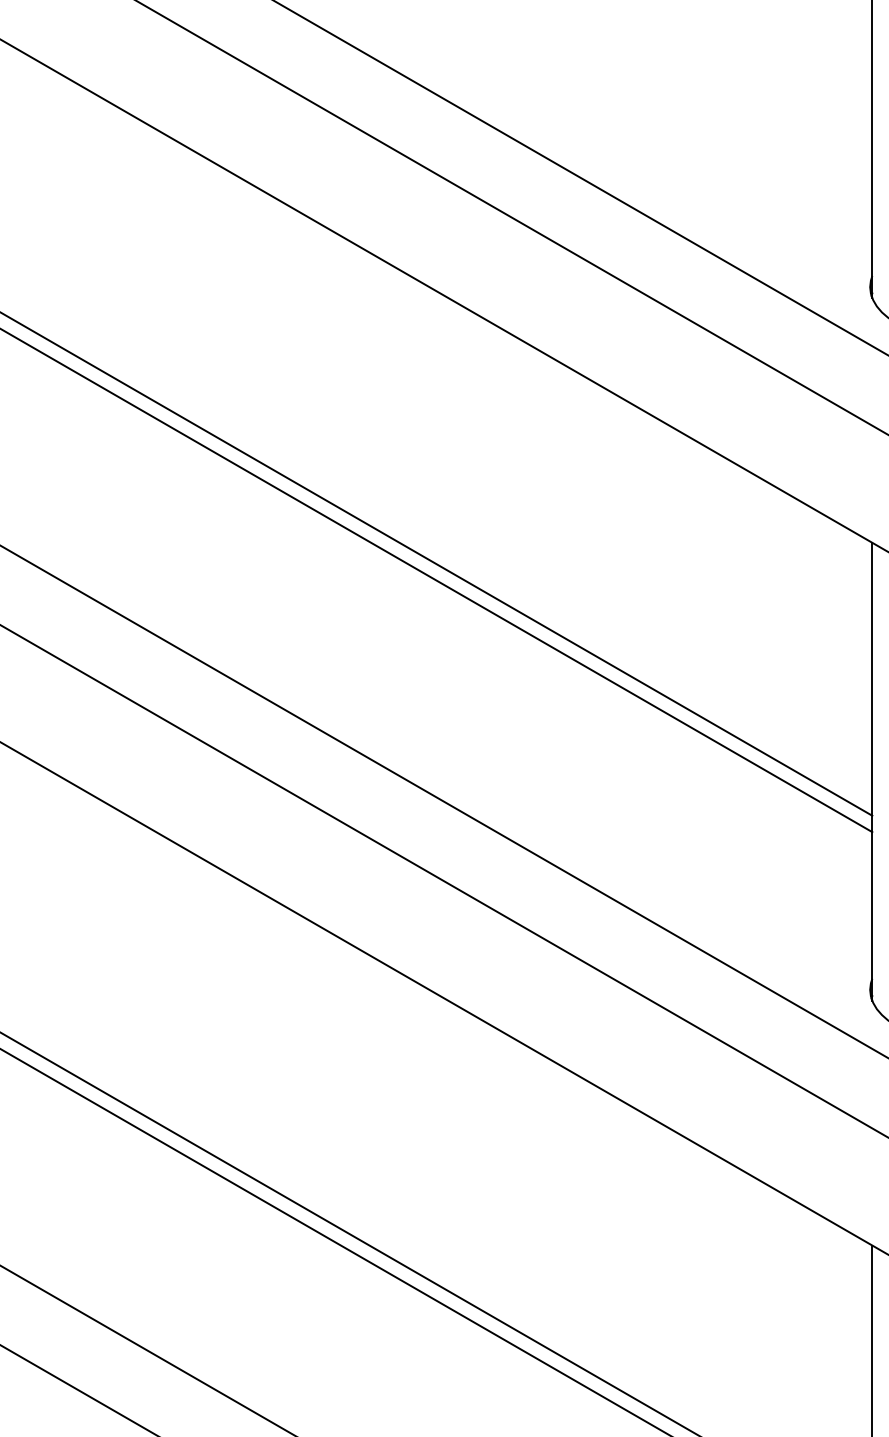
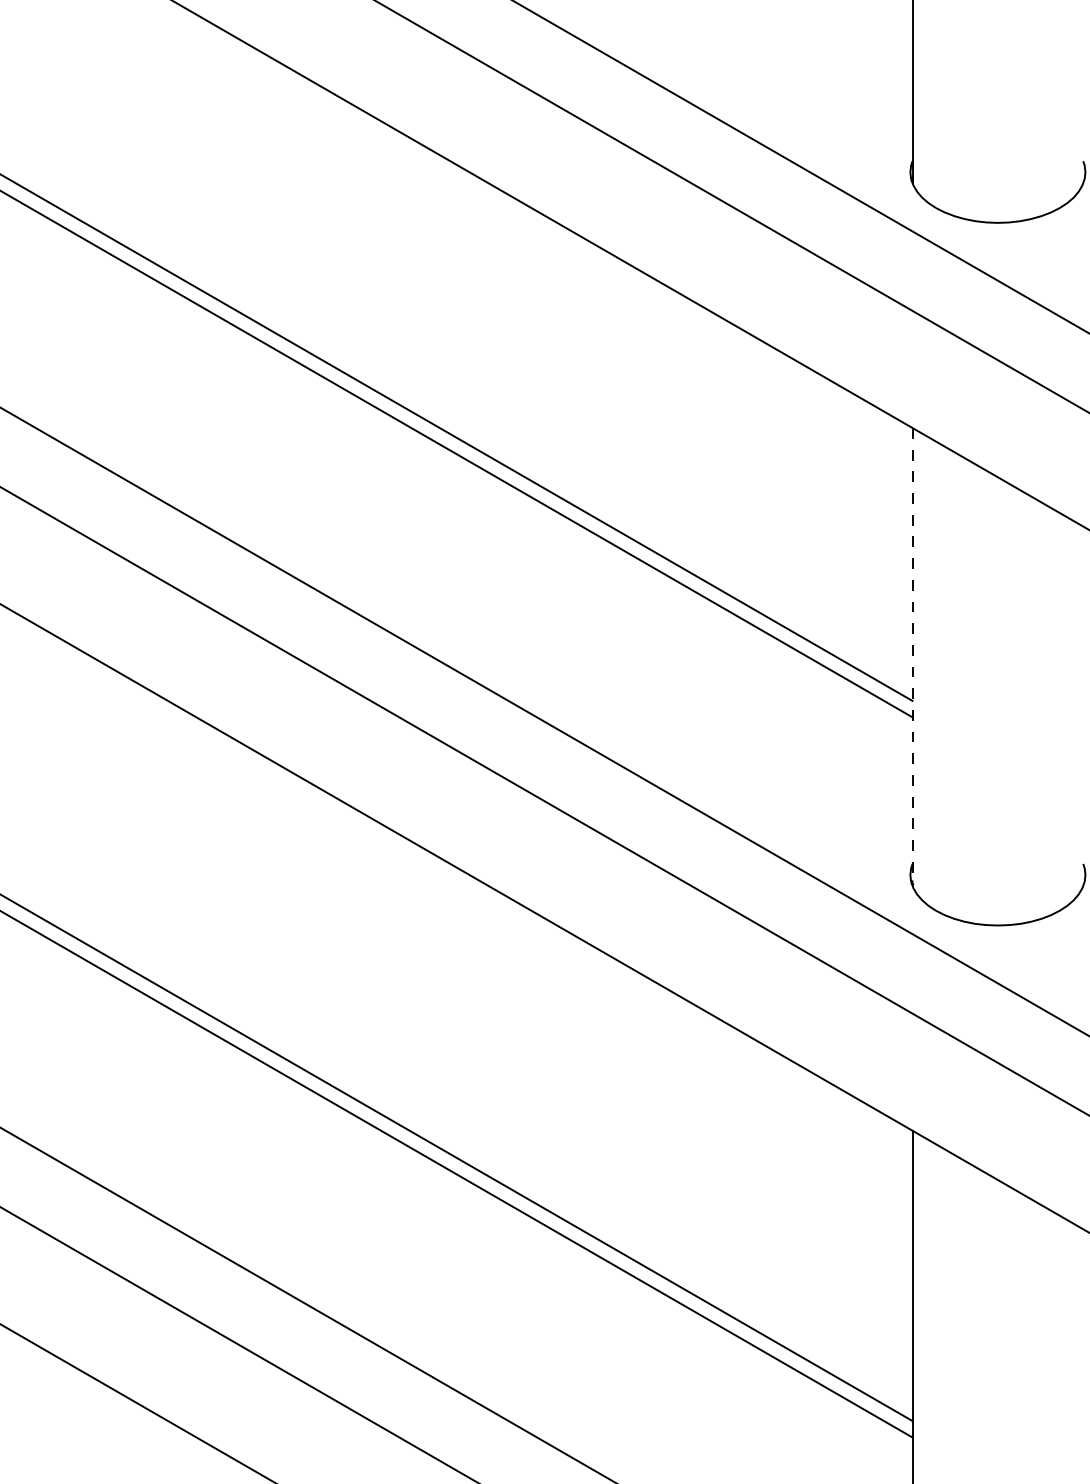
line: (872, 772) -> (912, 657), solid -> dashed

